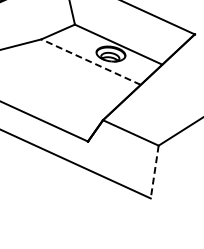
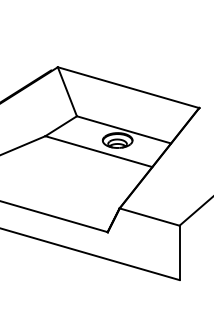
line: (90, 61) -> (98, 151), dashed -> solid
line: (154, 172) -> (179, 253), dashed -> solid

